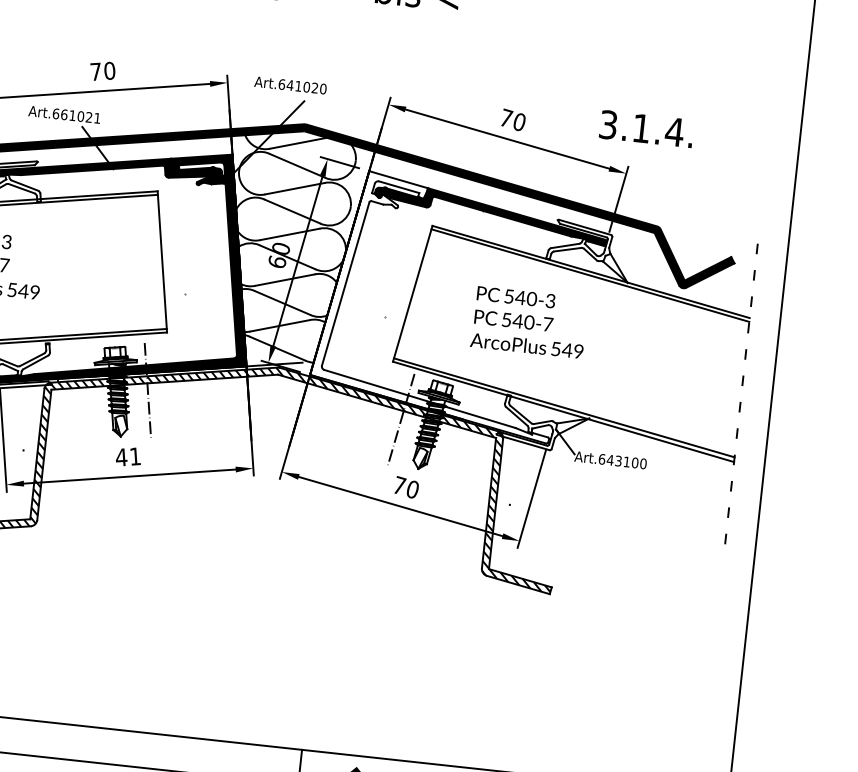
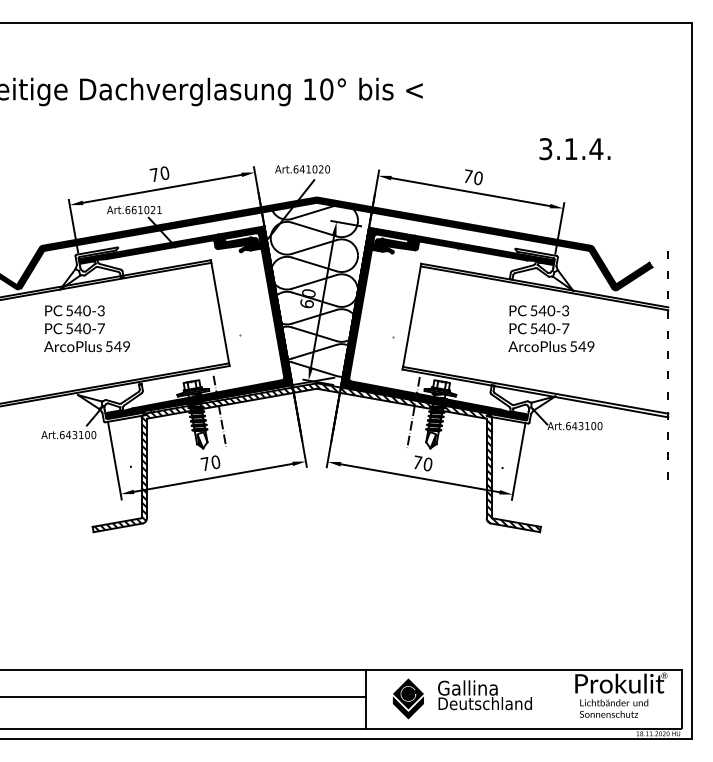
text: (645, 129) -> (574, 149), moved
fill: (440, 304) -> (433, 322), added
text: (529, 322) -> (551, 328), moved
text: (128, 456) -> (210, 462), 41 -> 70

